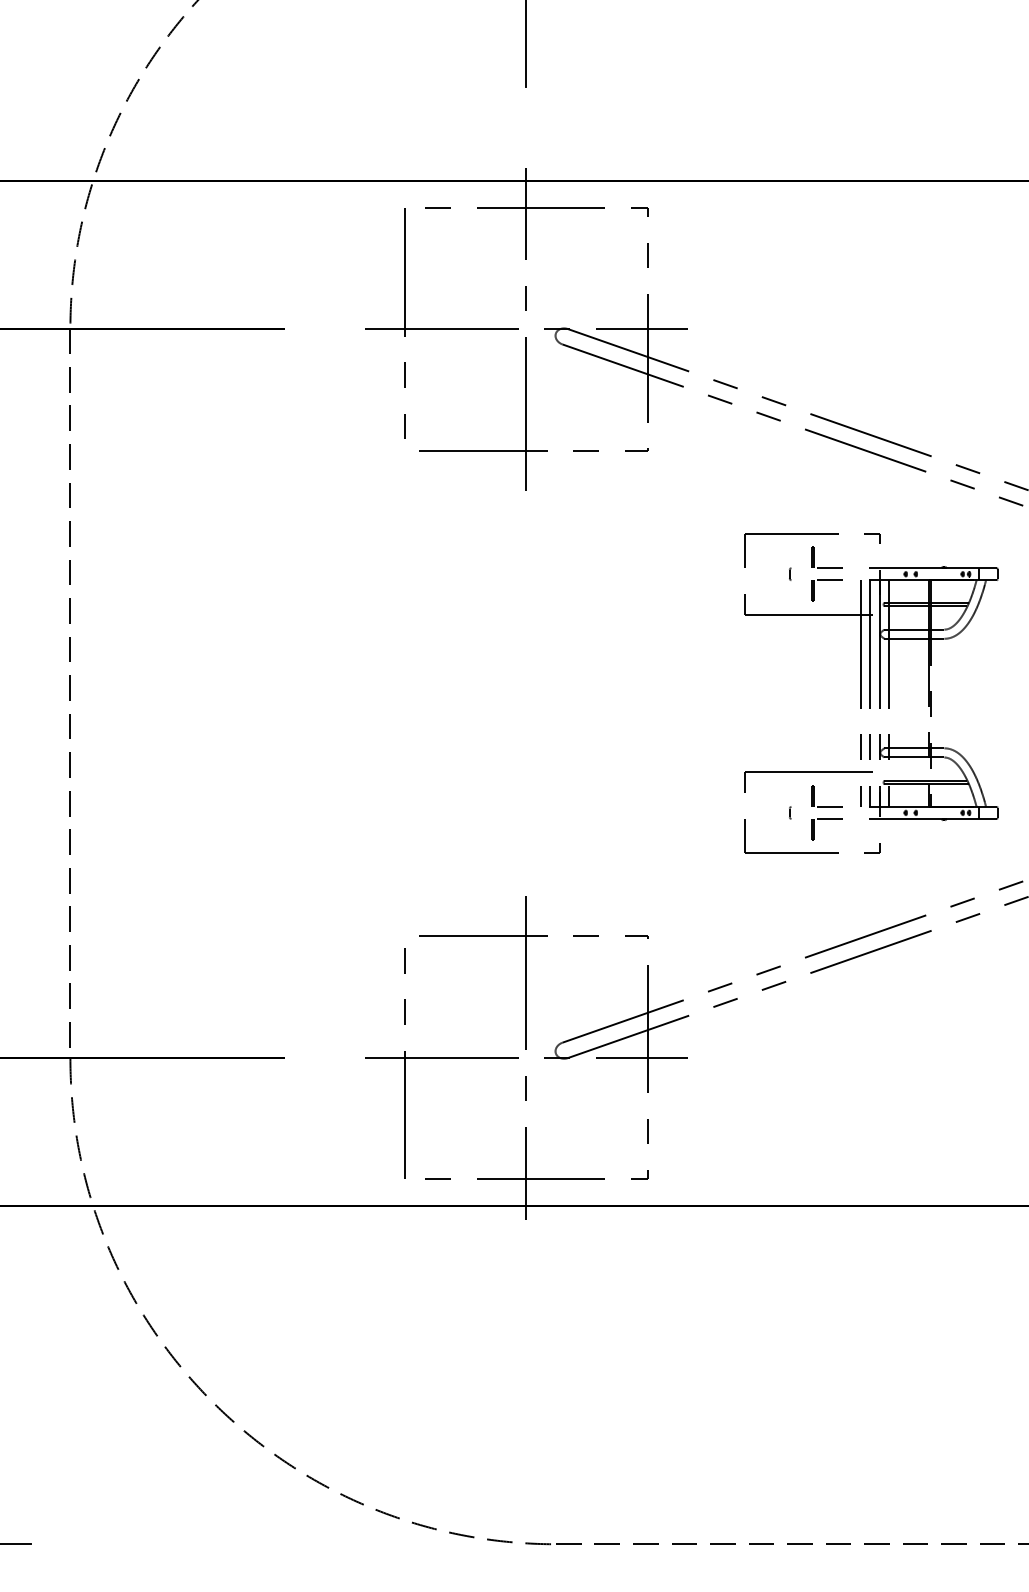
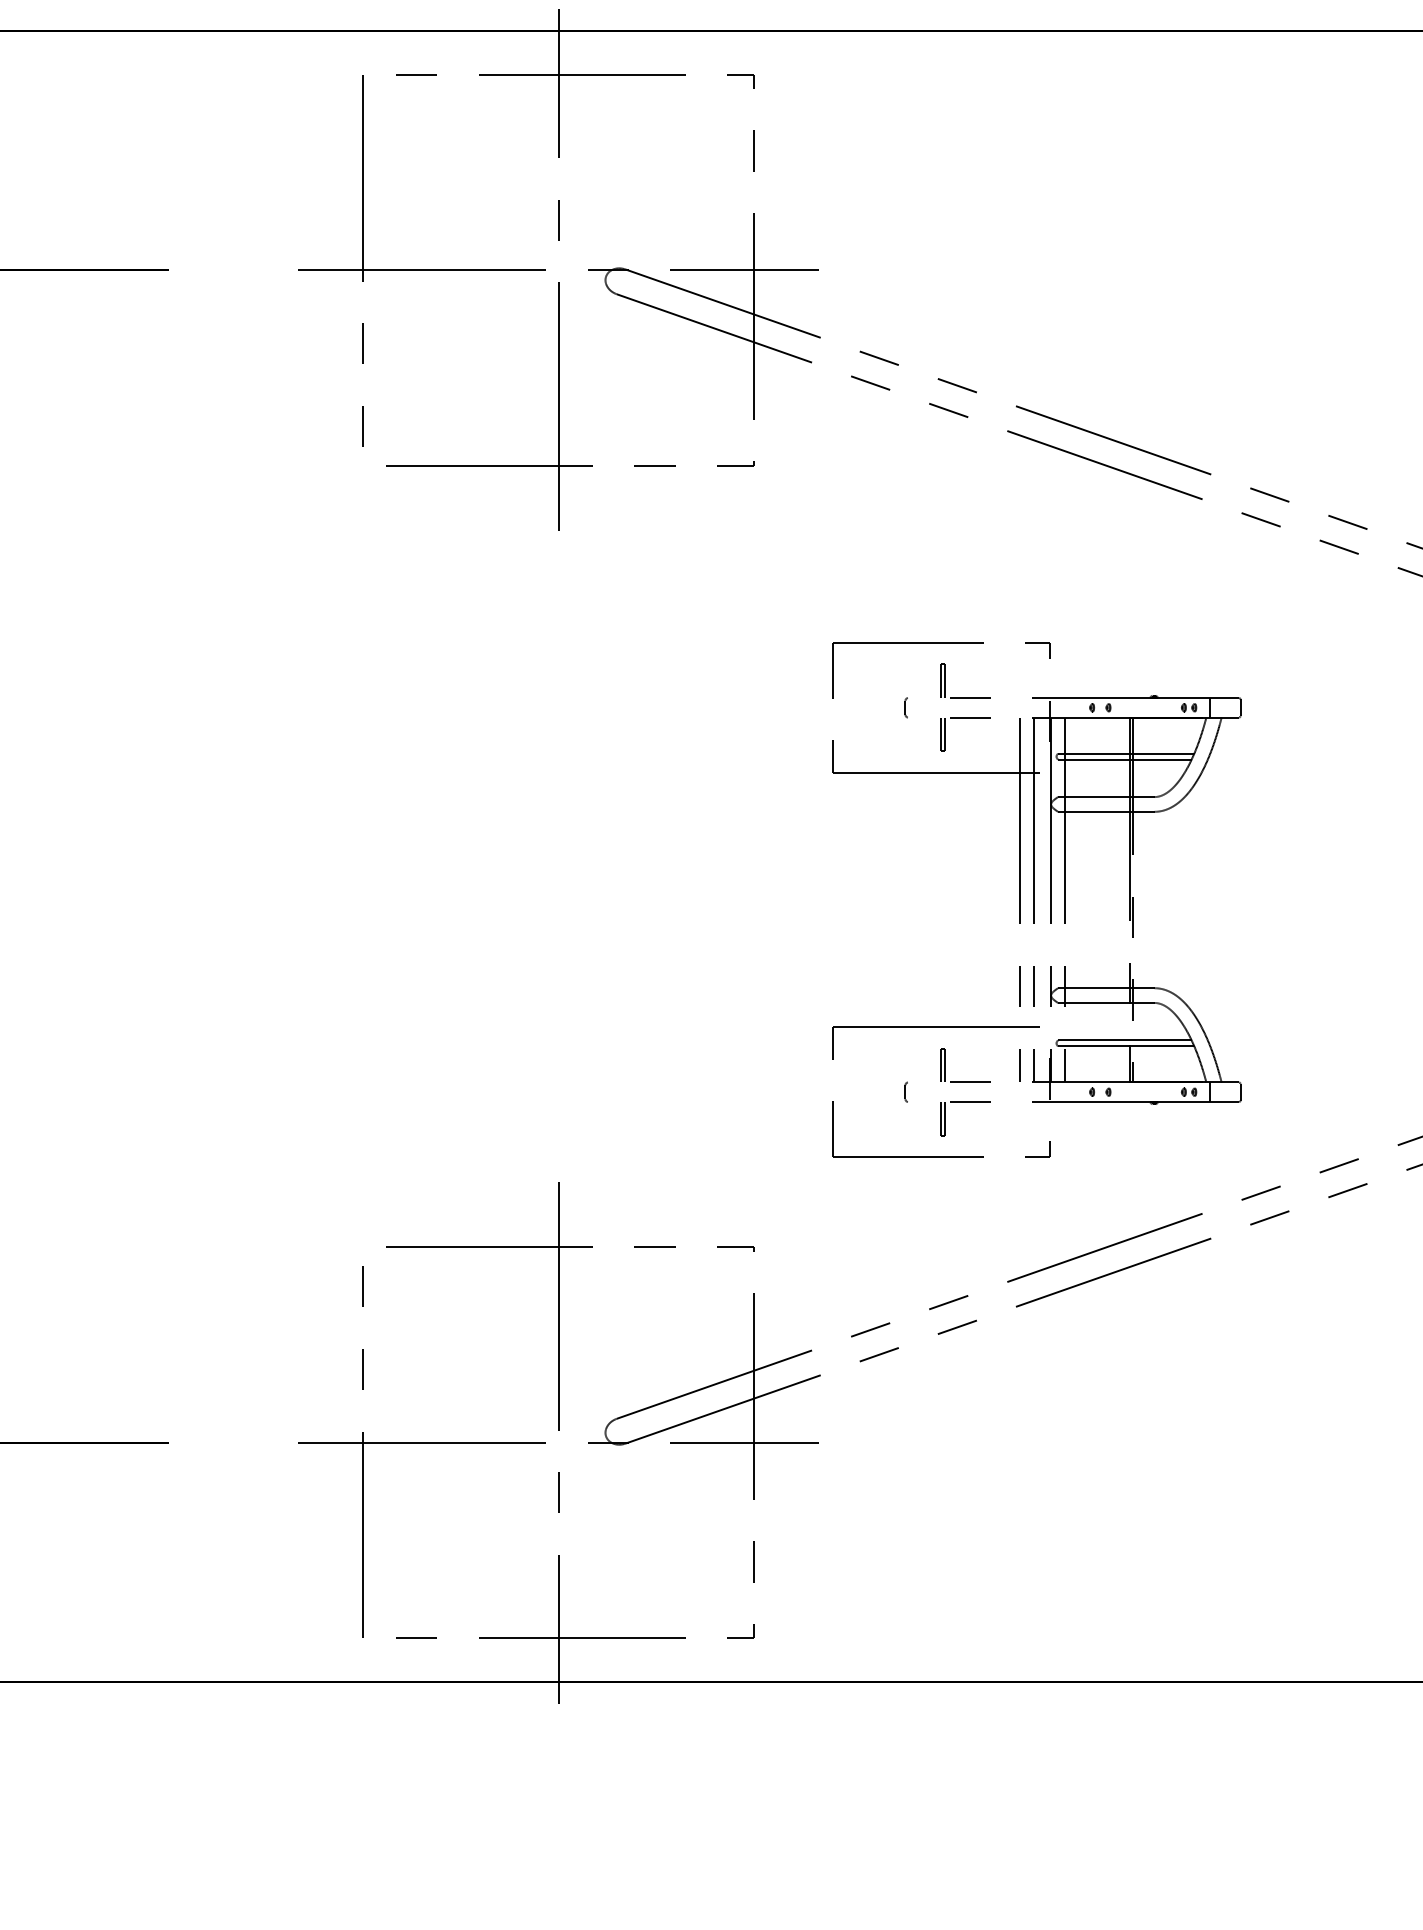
part: (871, 693) -> (1037, 899), moved

